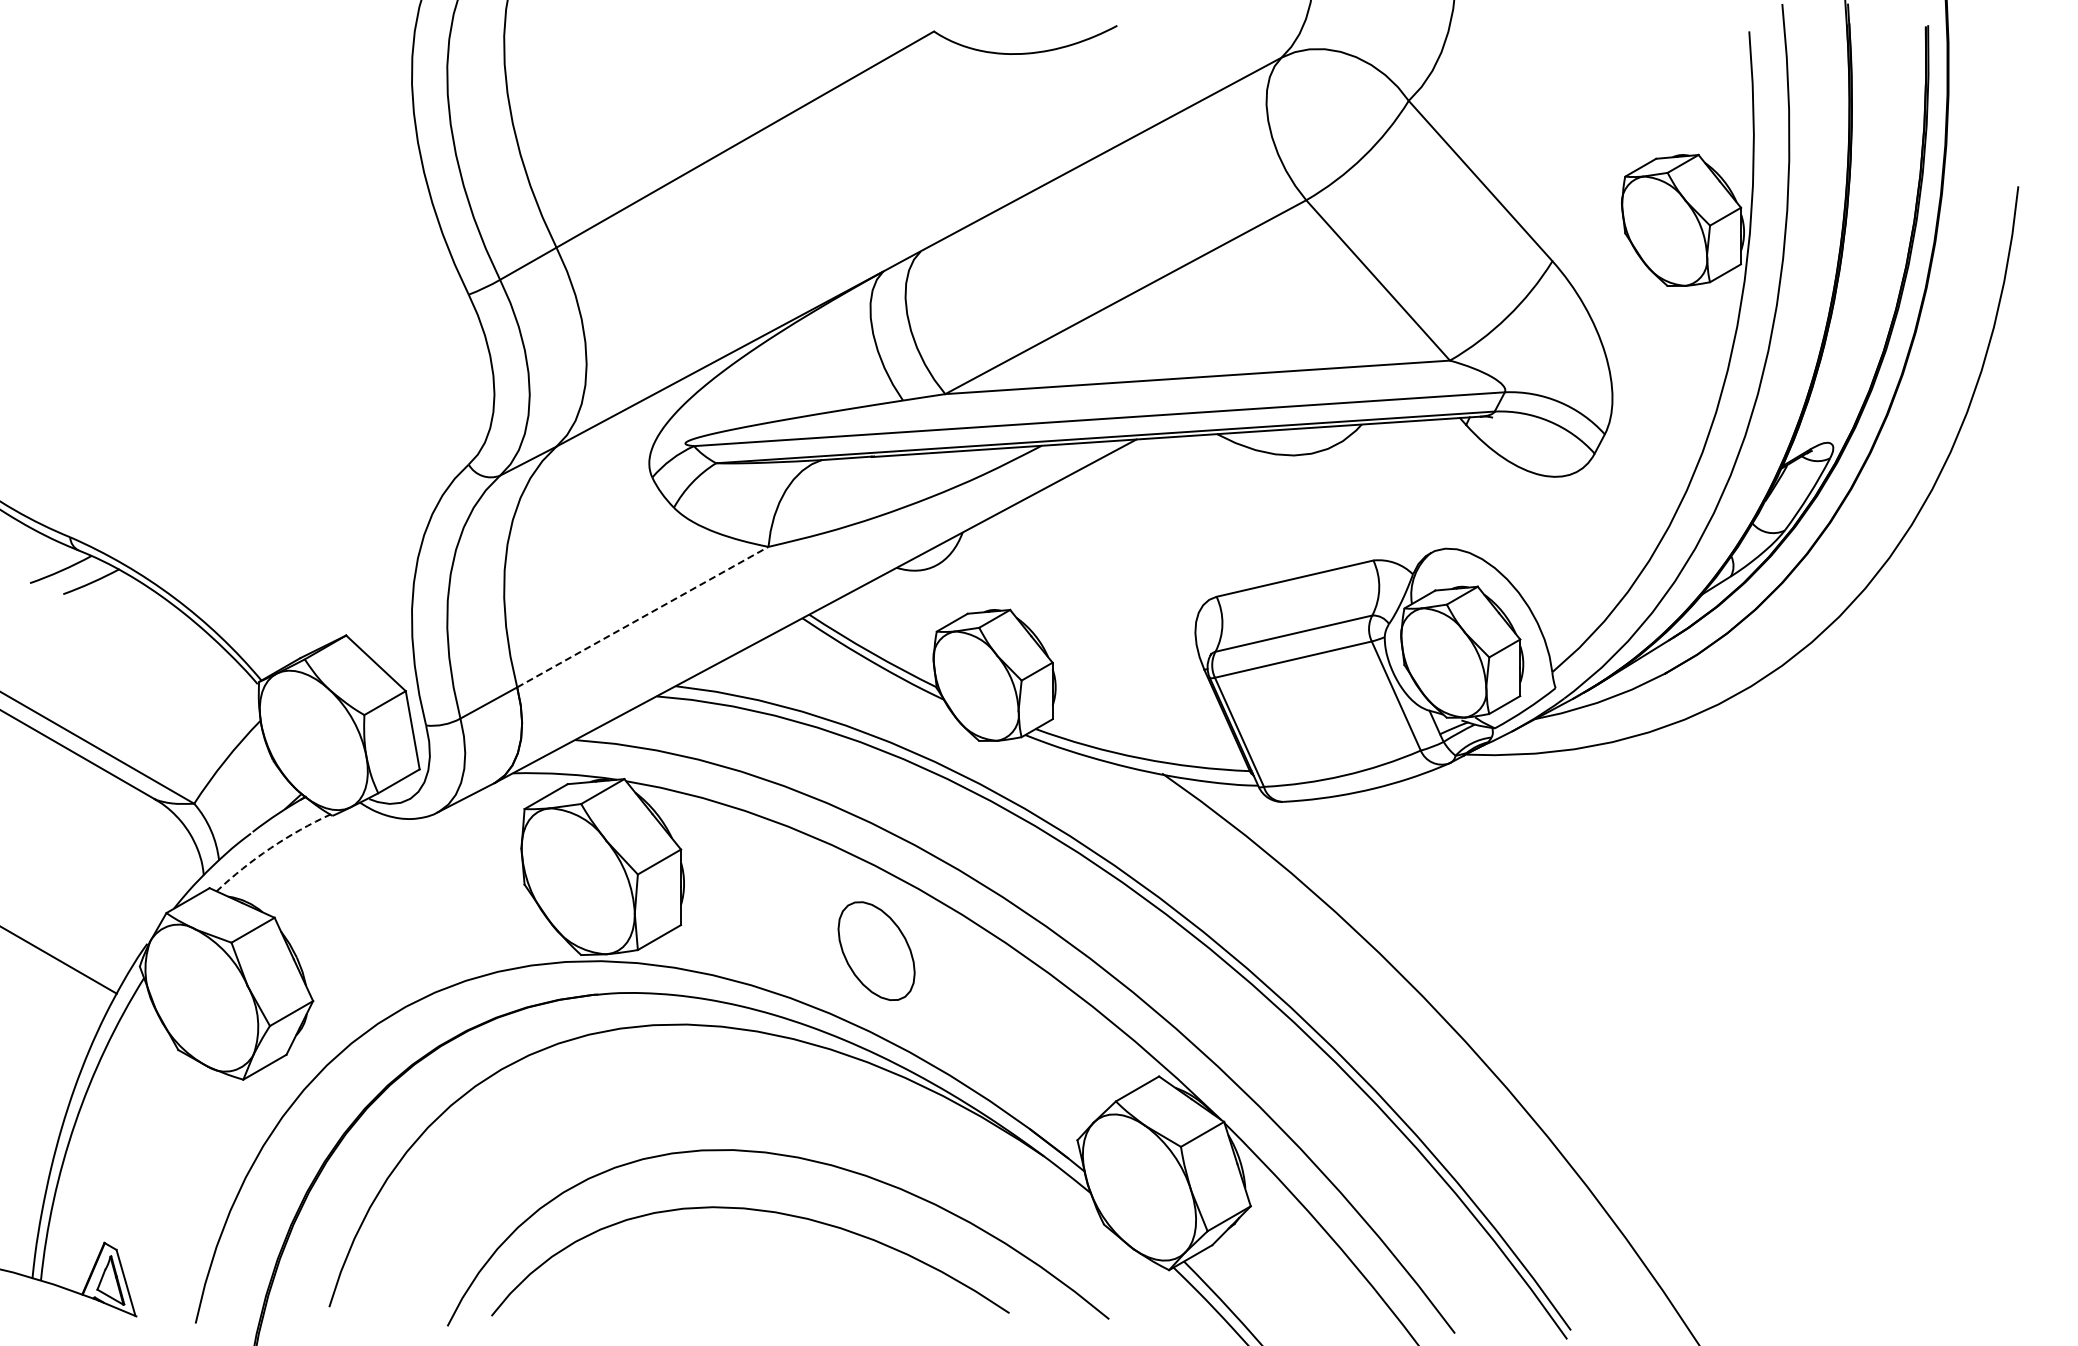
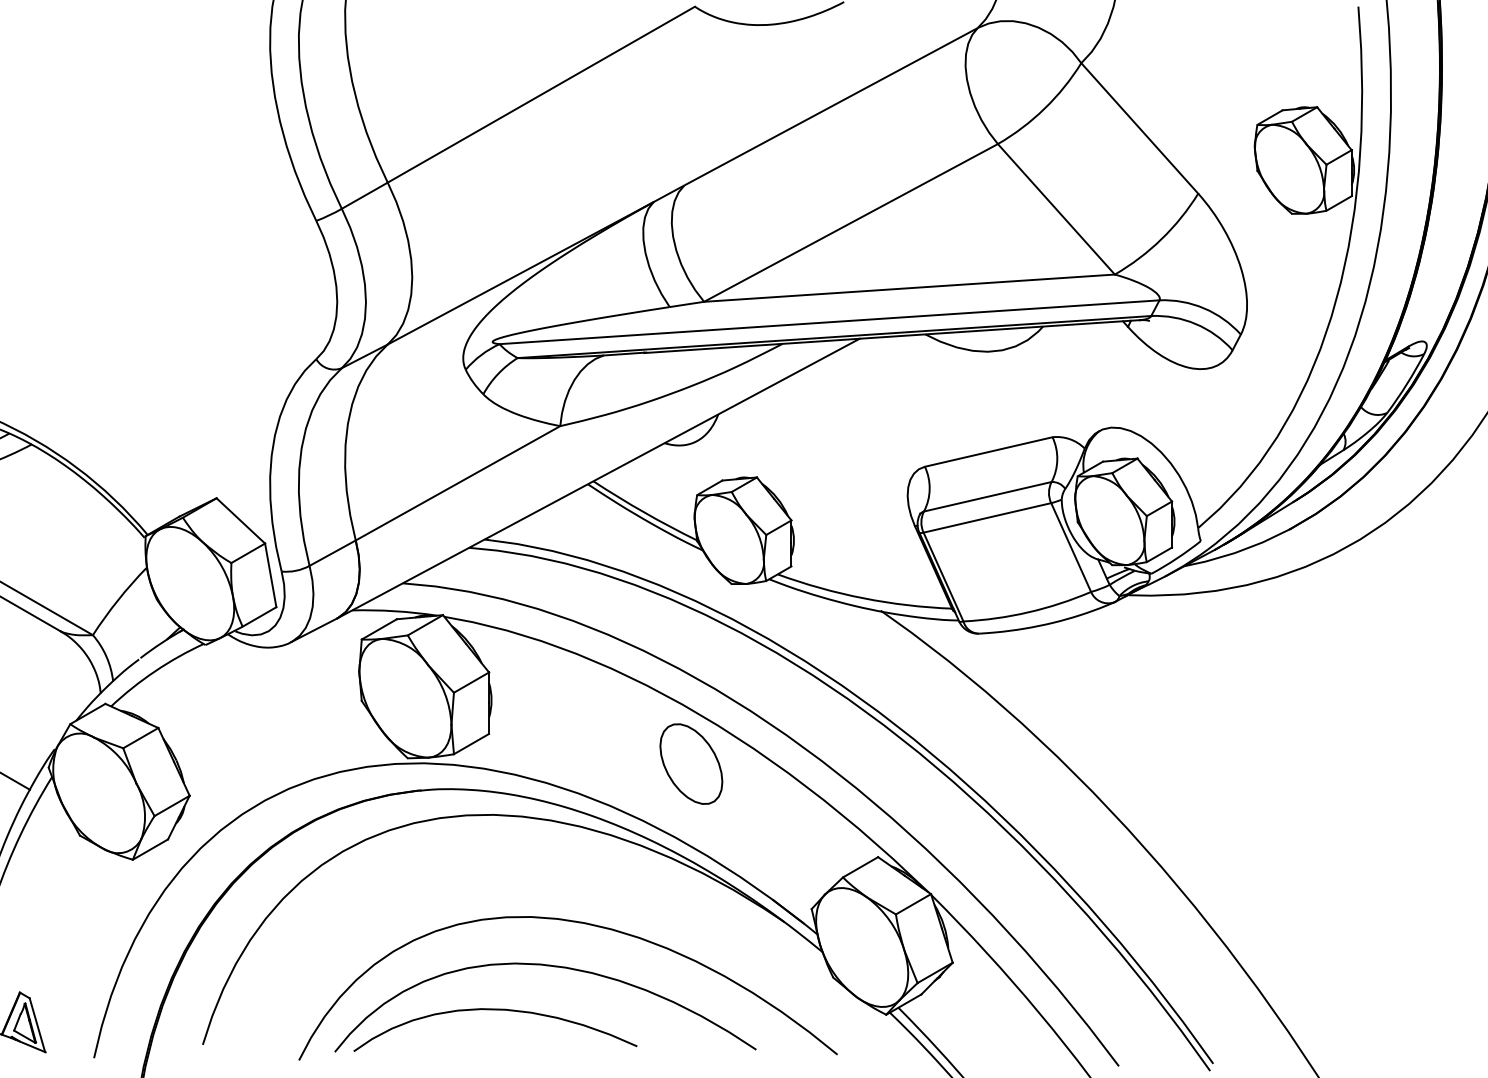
line: (642, 617) -> (457, 483), dashed -> solid
arc: (270, 848) -> (154, 671), dashed -> solid
part: (876, 950) -> (691, 763), moved
curve: (688, 1264) -> (495, 1010), added

